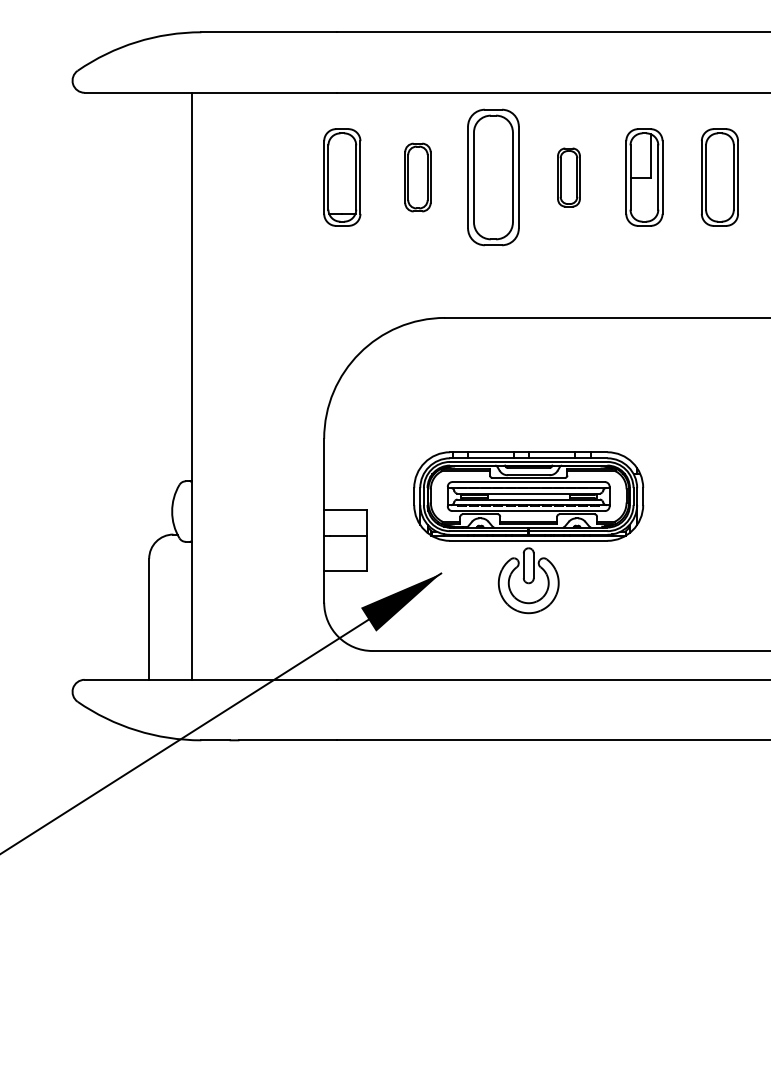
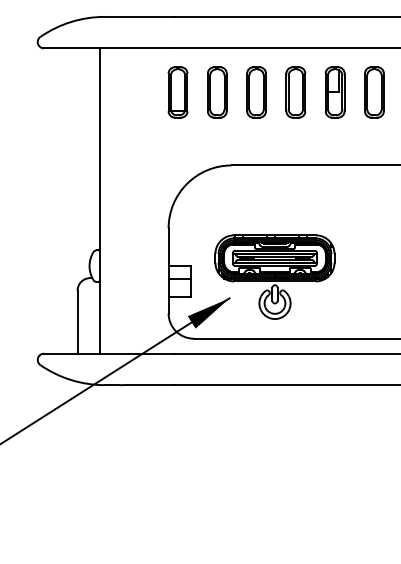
part: (418, 177) -> (217, 92), size x1.43
part: (493, 177) -> (256, 92), size x0.71
part: (568, 177) -> (295, 92), size x1.67

